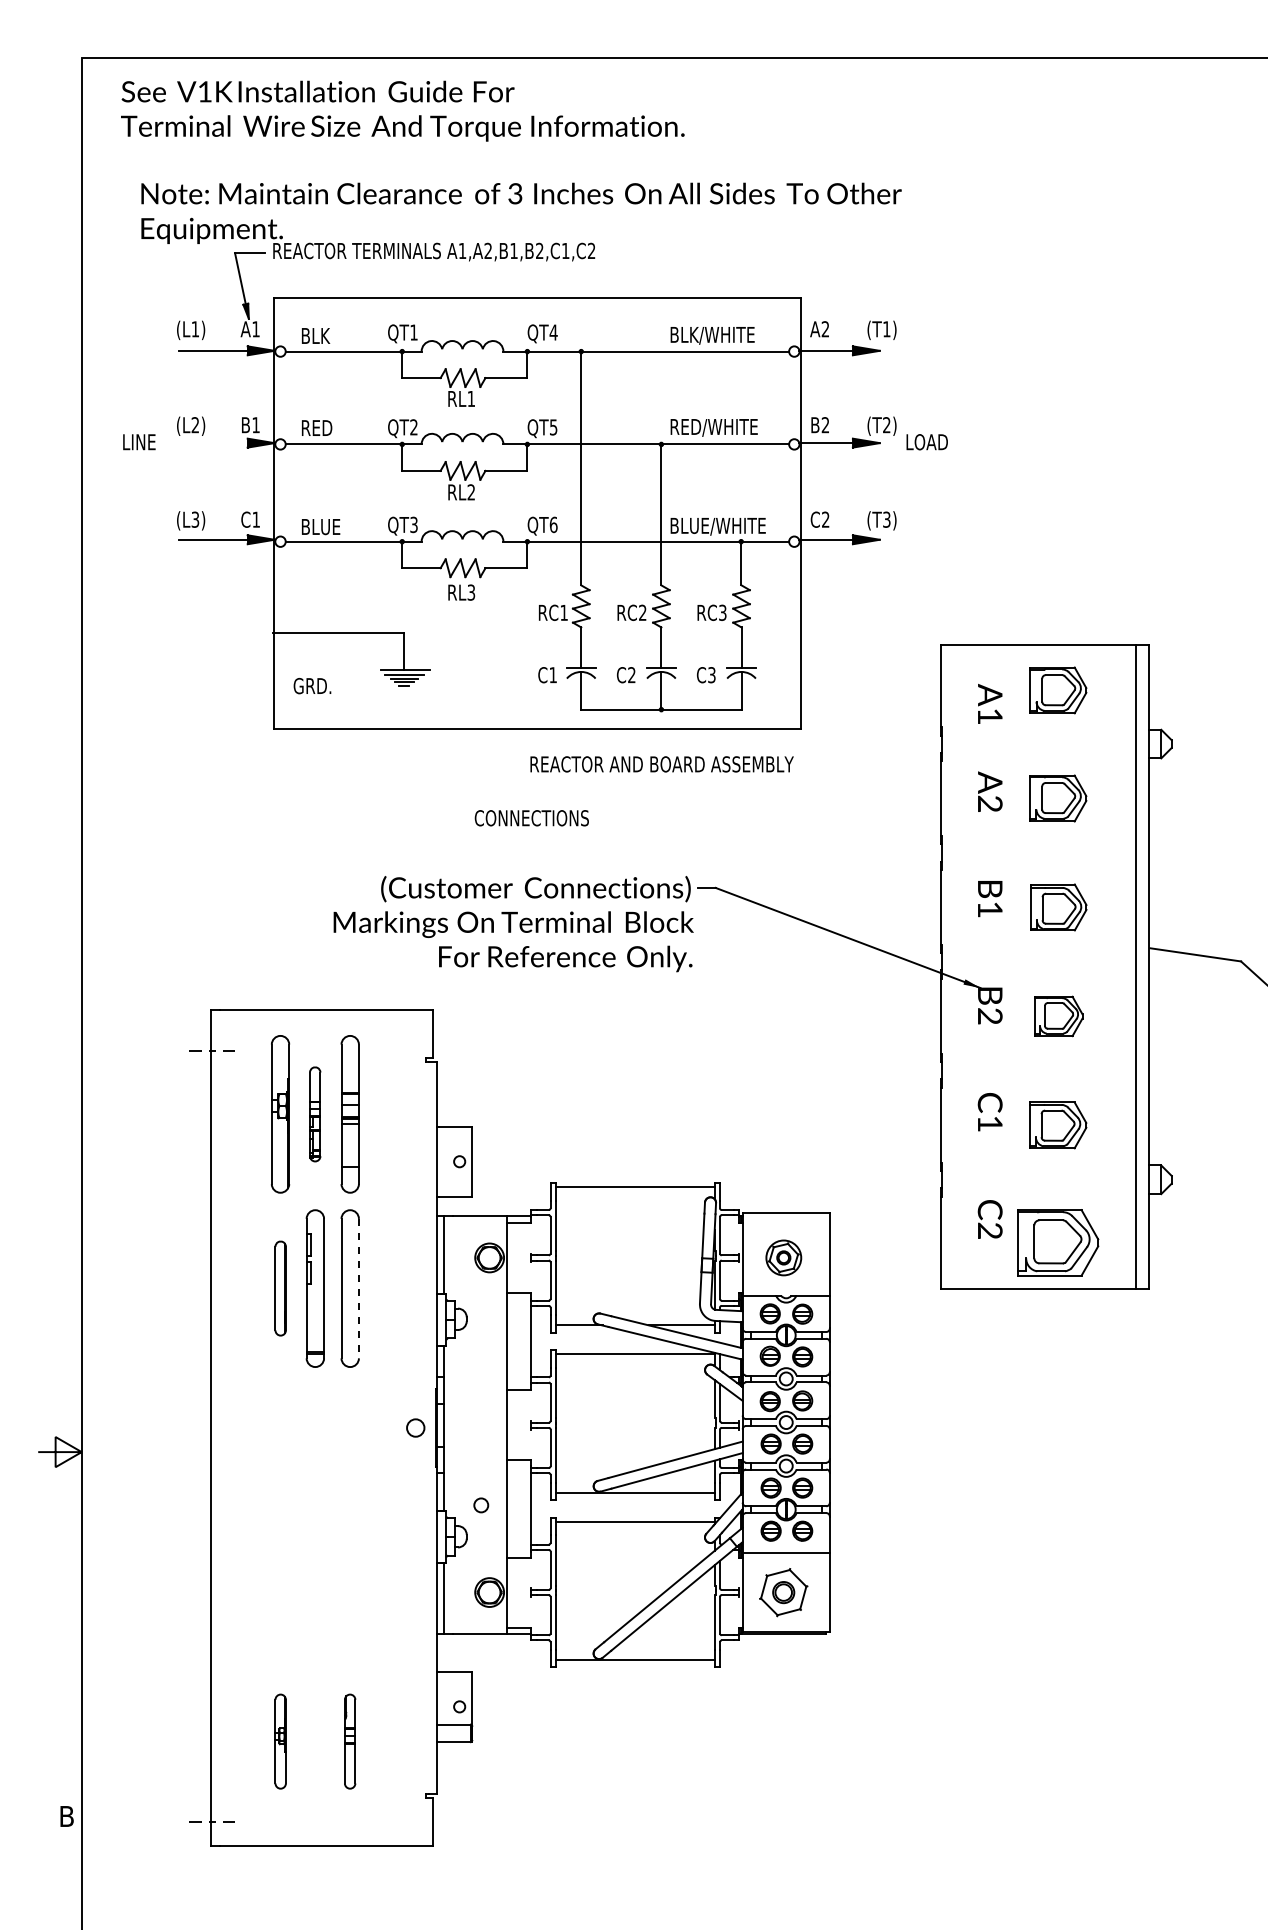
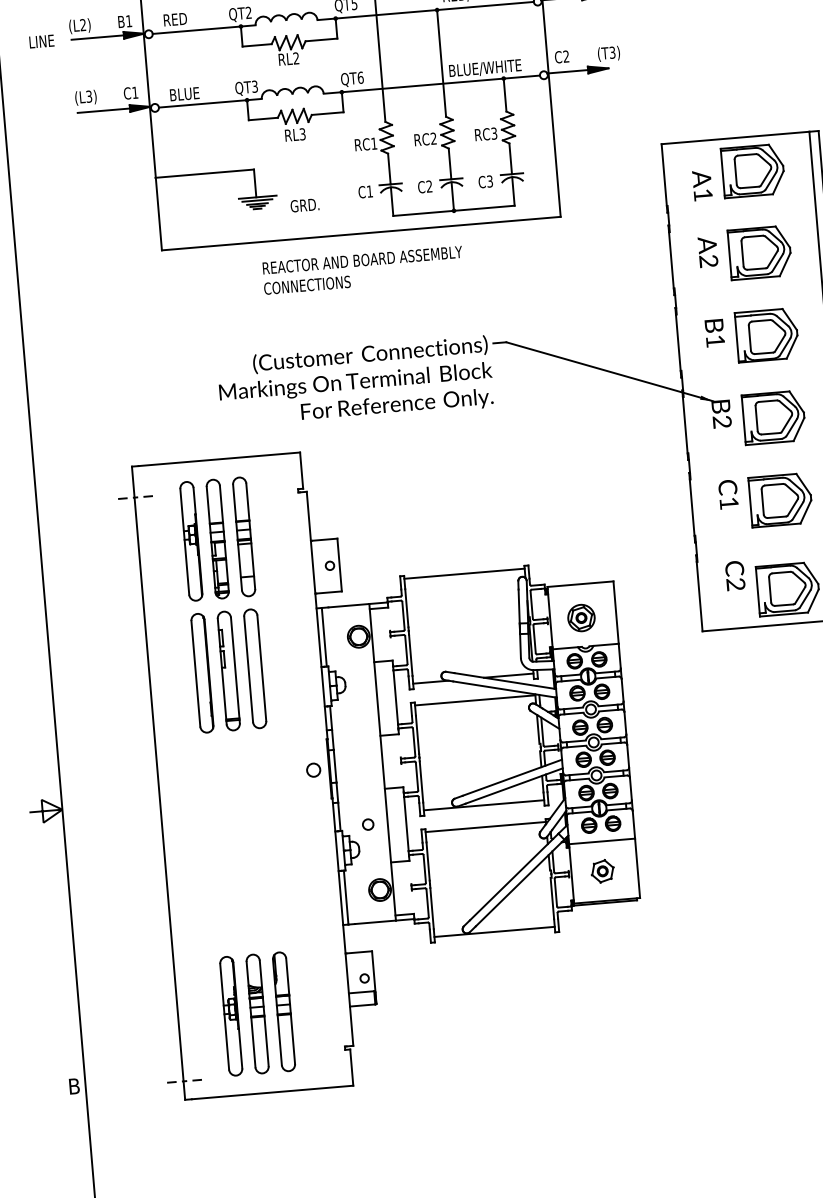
line: (212, 443) -> (97, 37), added
text: (312, 686) -> (304, 205), moved
part: (1058, 690) -> (753, 171), size x1.43
text: (661, 764) -> (362, 260), moved
part: (1058, 798) -> (760, 252), size x1.43
text: (531, 818) -> (307, 285), moved
part: (1058, 907) -> (767, 335), size x1.43
part: (1058, 1016) -> (774, 417), size x1.67
part: (314, 1114) -> (217, 539), size x1.67
part: (1058, 1125) -> (780, 500), size x1.43
part: (280, 1288) -> (202, 673), size x1.67
line: (358, 1288) -> (261, 668), dashed -> solid
part: (783, 1592) -> (602, 871), size x0.62
part: (280, 1741) -> (231, 1016), size x1.67
part: (314, 1741) -> (256, 1013), added
part: (349, 1741) -> (283, 1011), size x1.67

